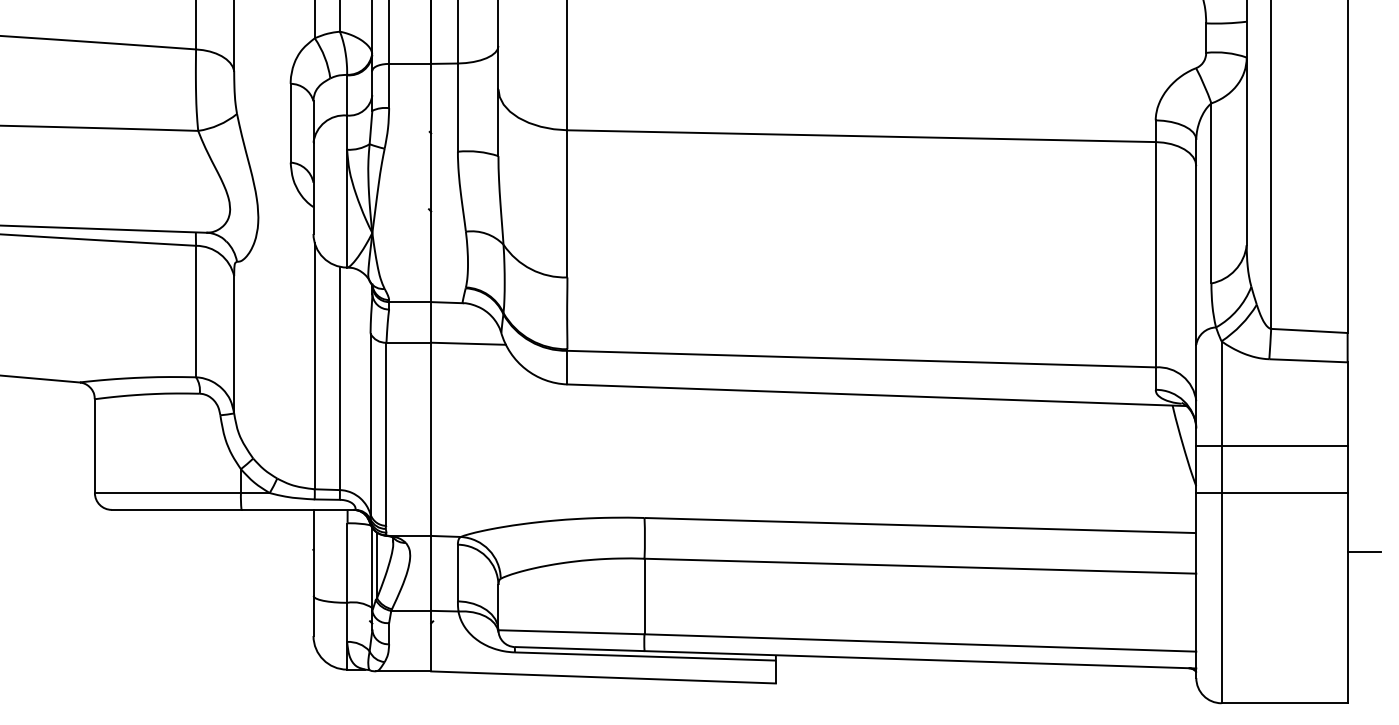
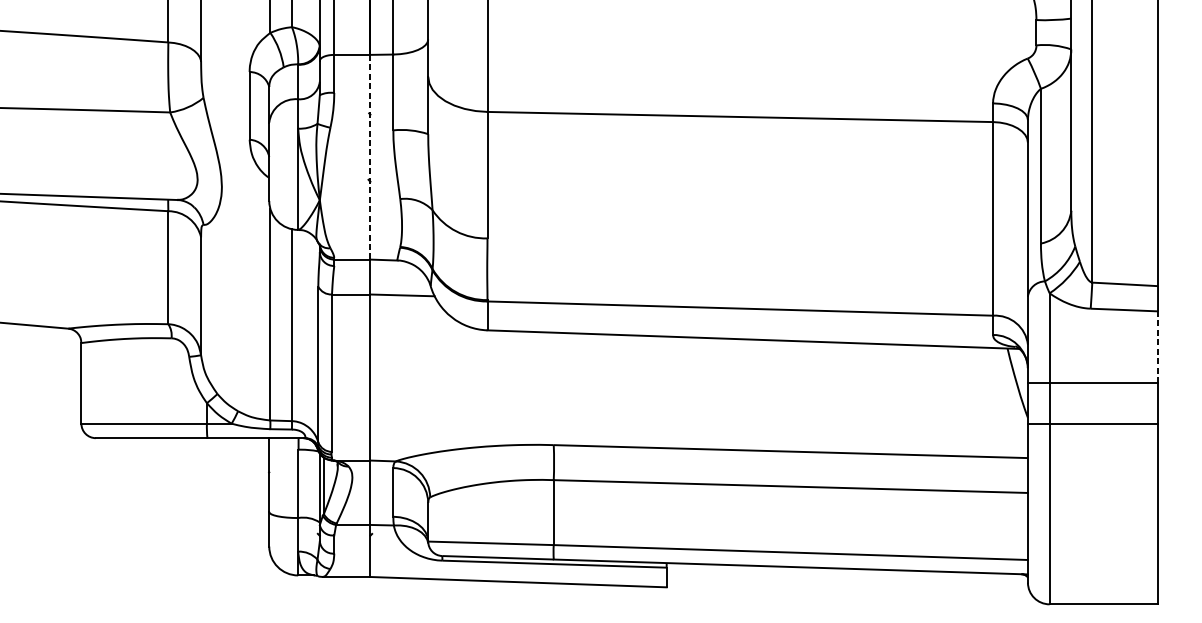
line: (431, 183) -> (370, 157), solid -> dashed
line: (1347, 404) -> (1157, 347), solid -> dashed
line: (1364, 551) -> (1172, 473), removed

